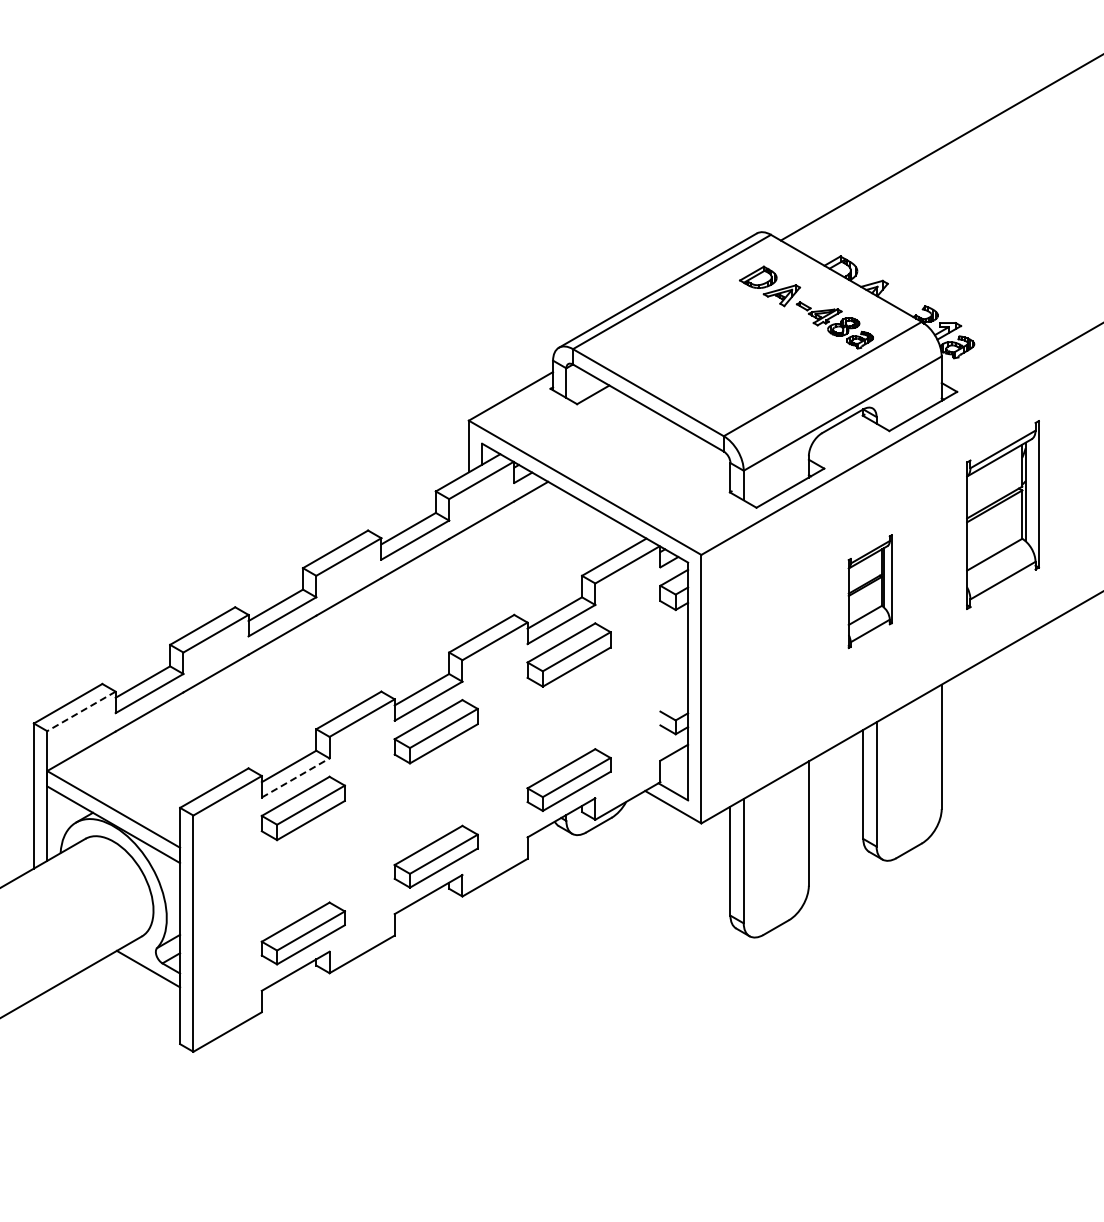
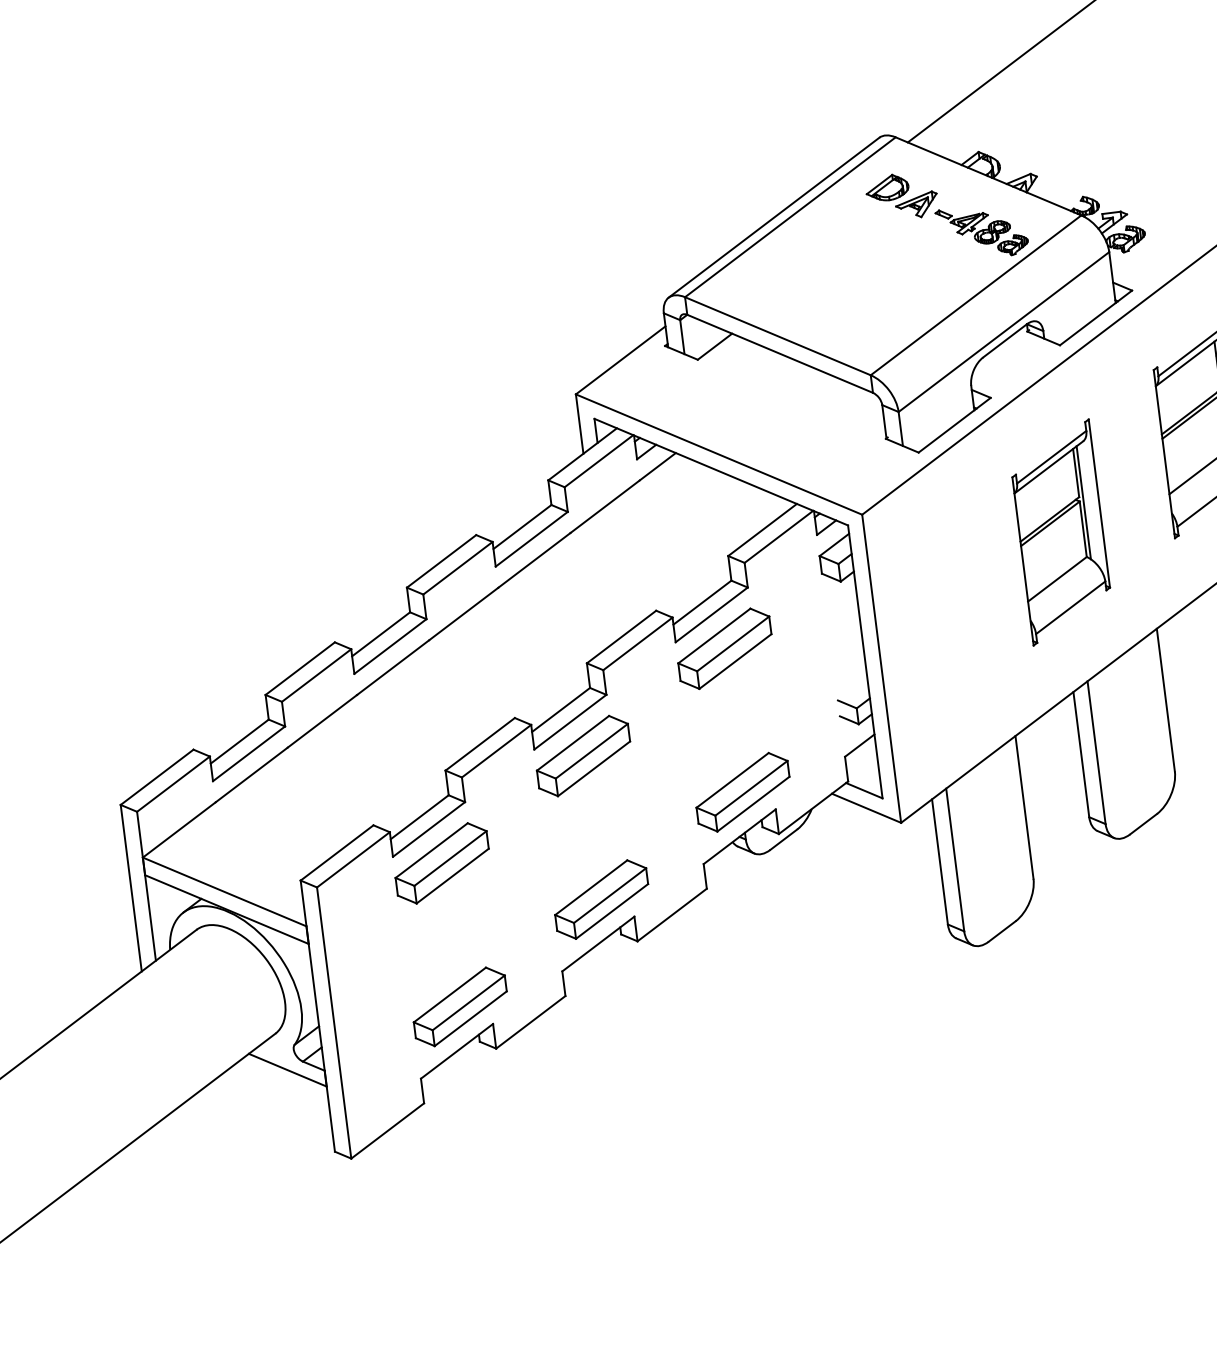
part: (870, 591) -> (1061, 532), size x1.67
line: (81, 711) -> (173, 784), dashed -> solid
line: (296, 777) -> (429, 828), dashed -> solid

